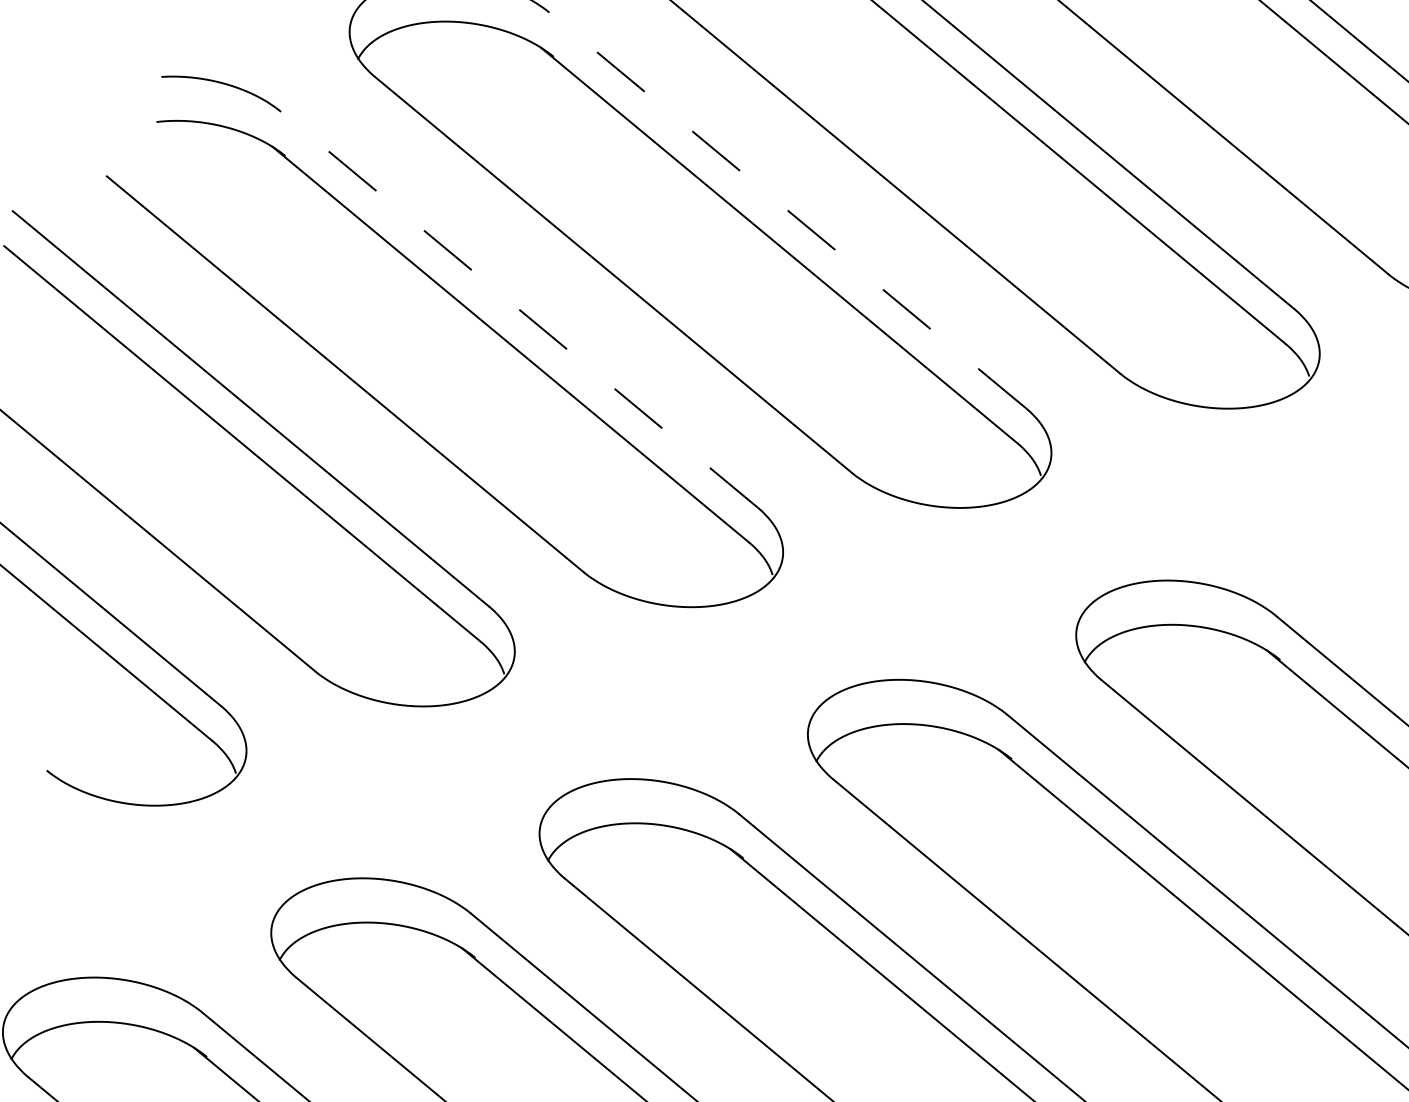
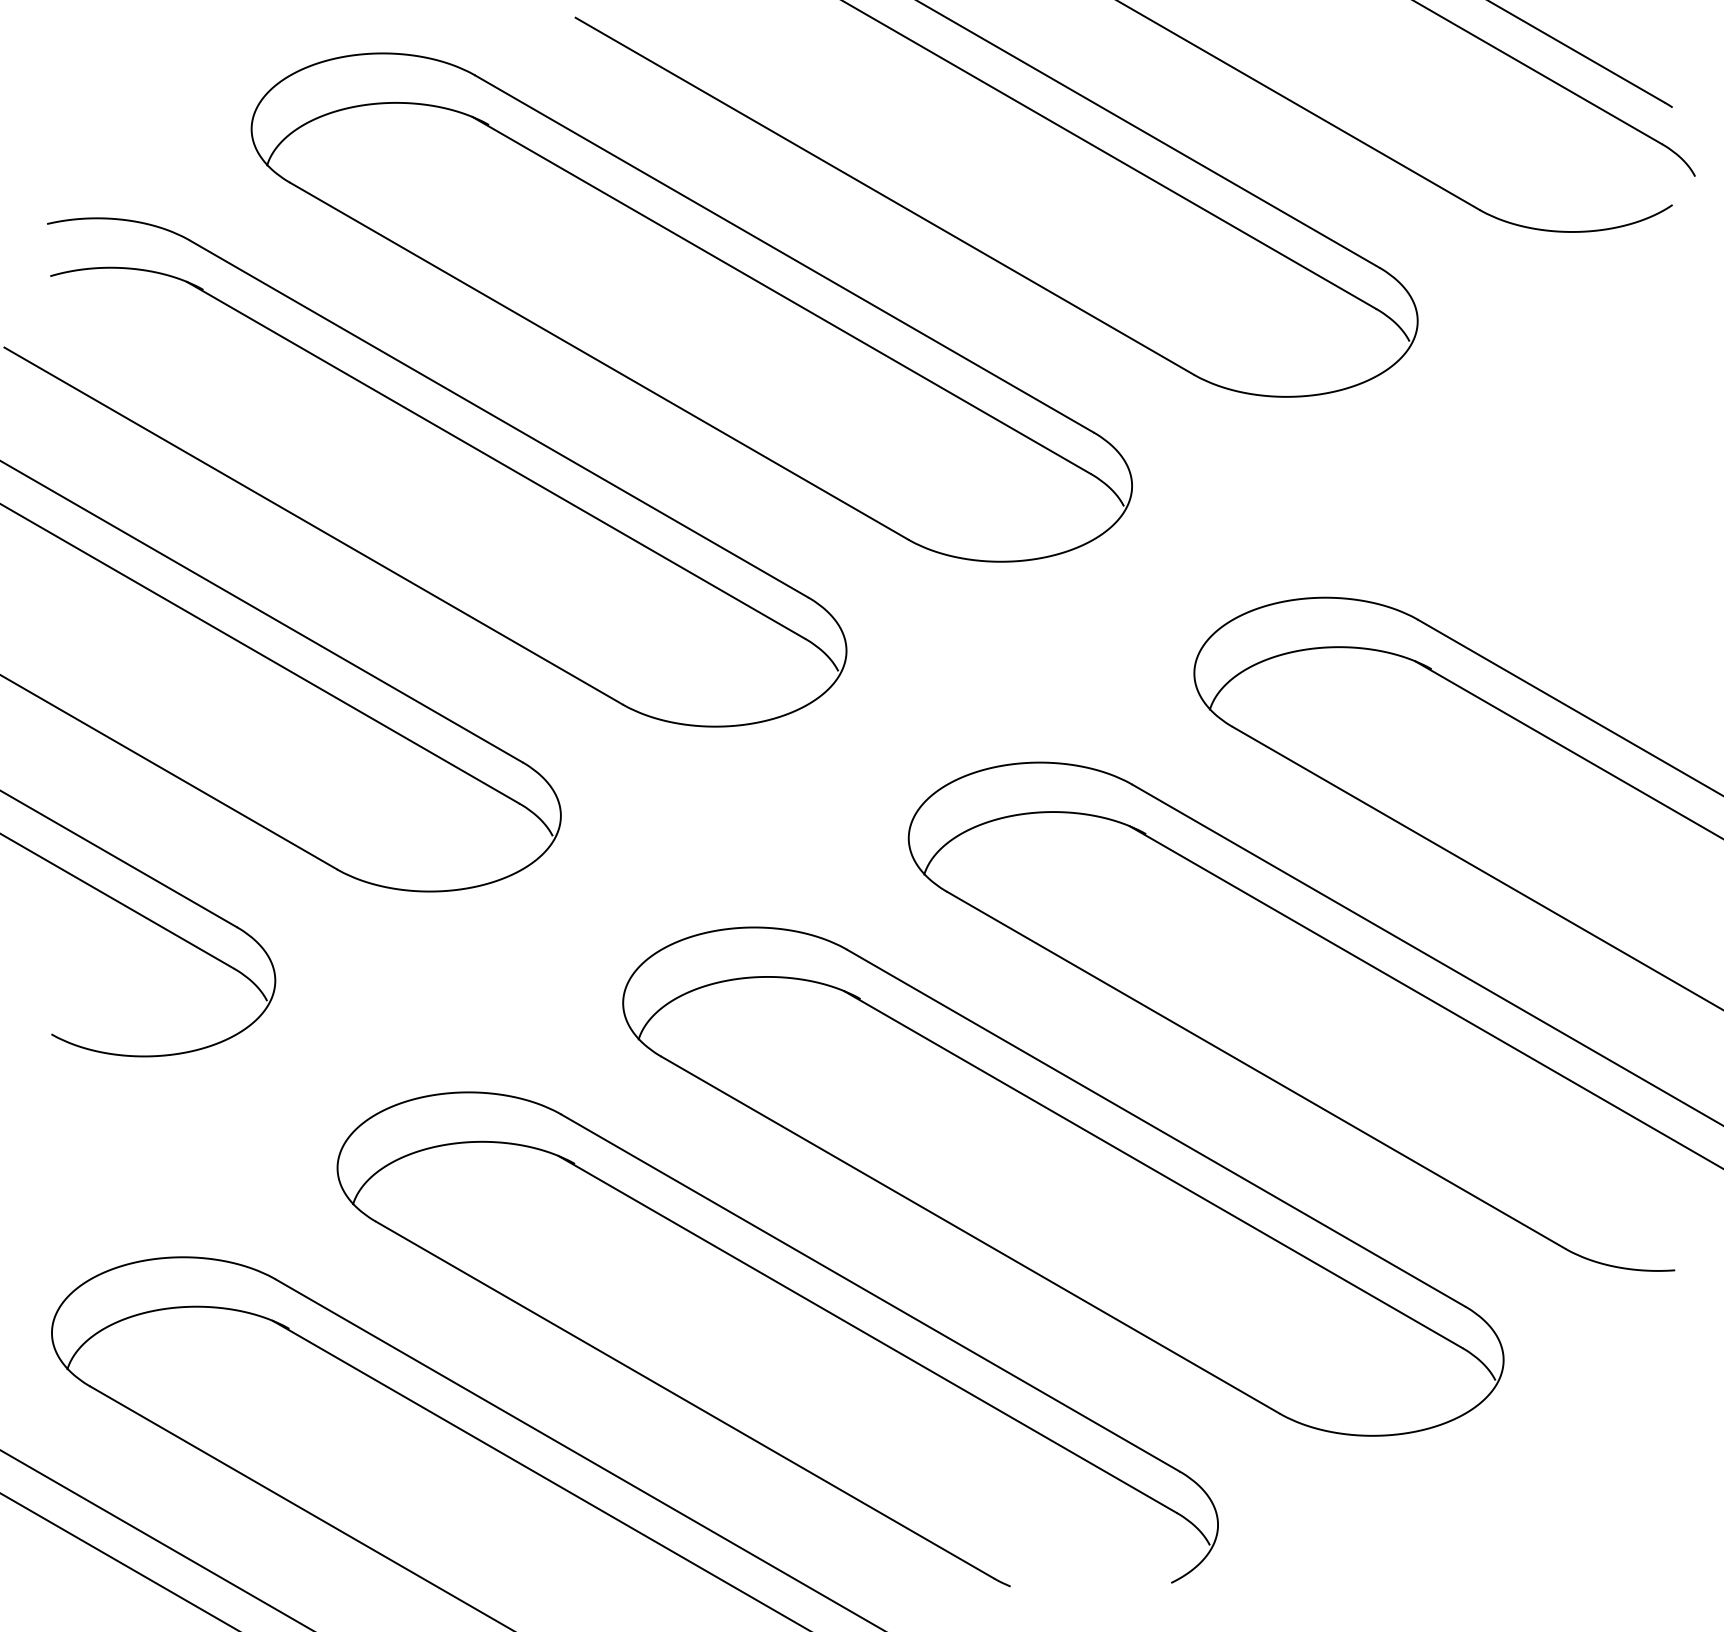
line: (787, 210) -> (784, 254), dashed -> solid
line: (519, 309) -> (499, 418), dashed -> solid

